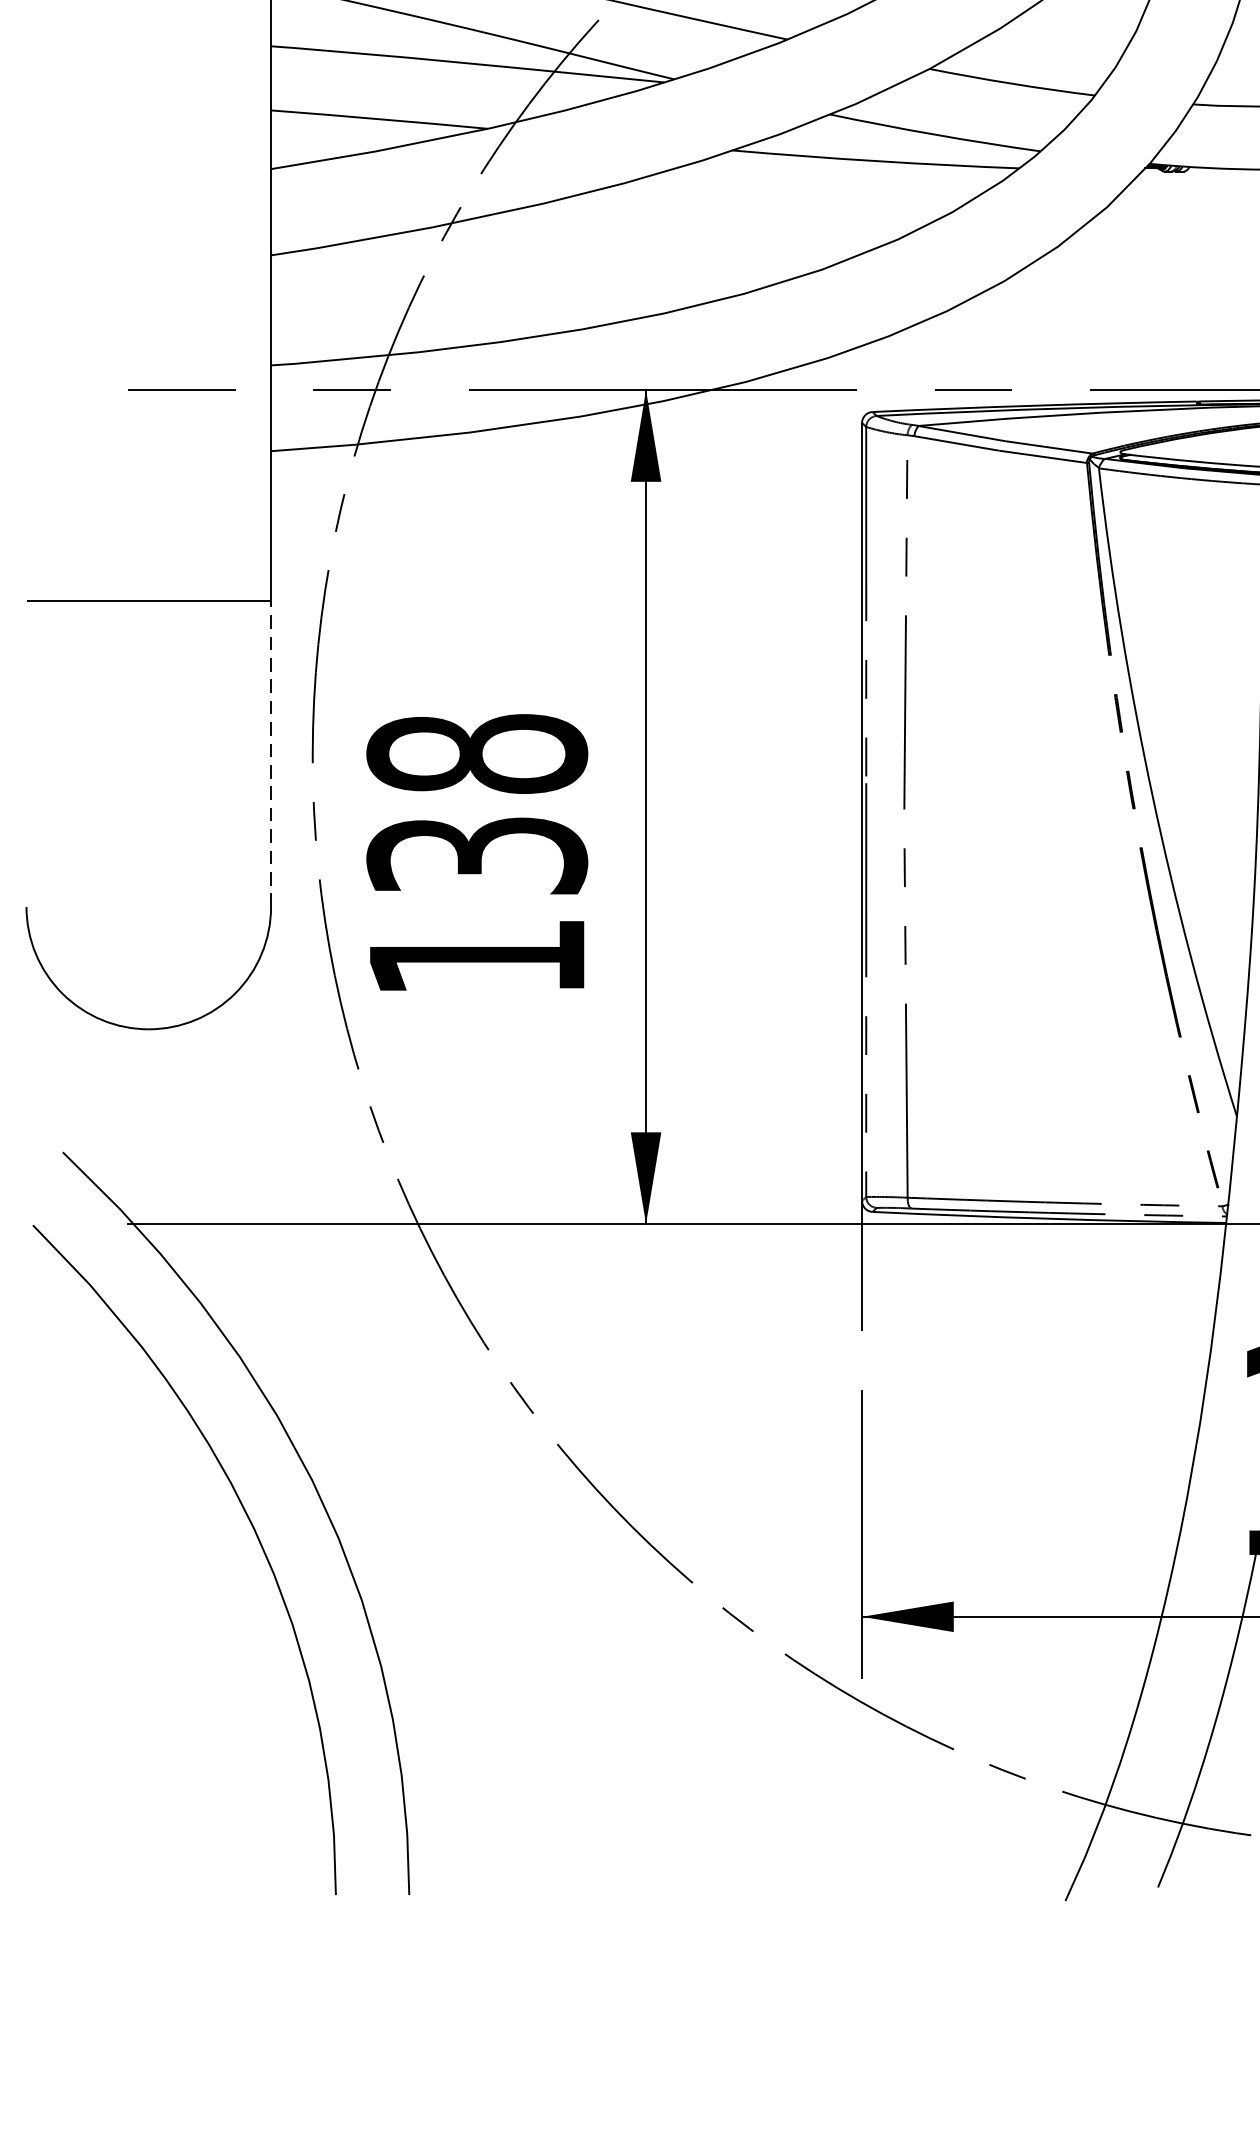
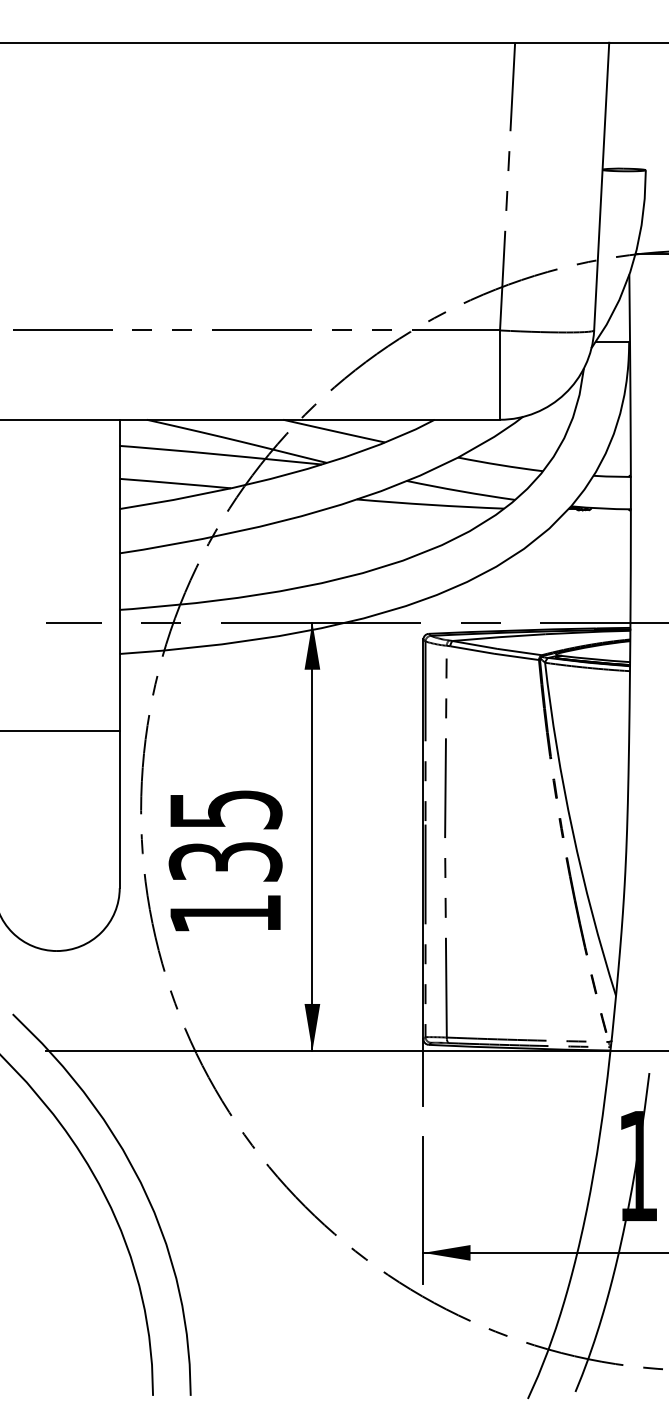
line: (270, 753) -> (119, 809), dashed -> solid
text: (476, 753) -> (225, 809), 138 -> 135

